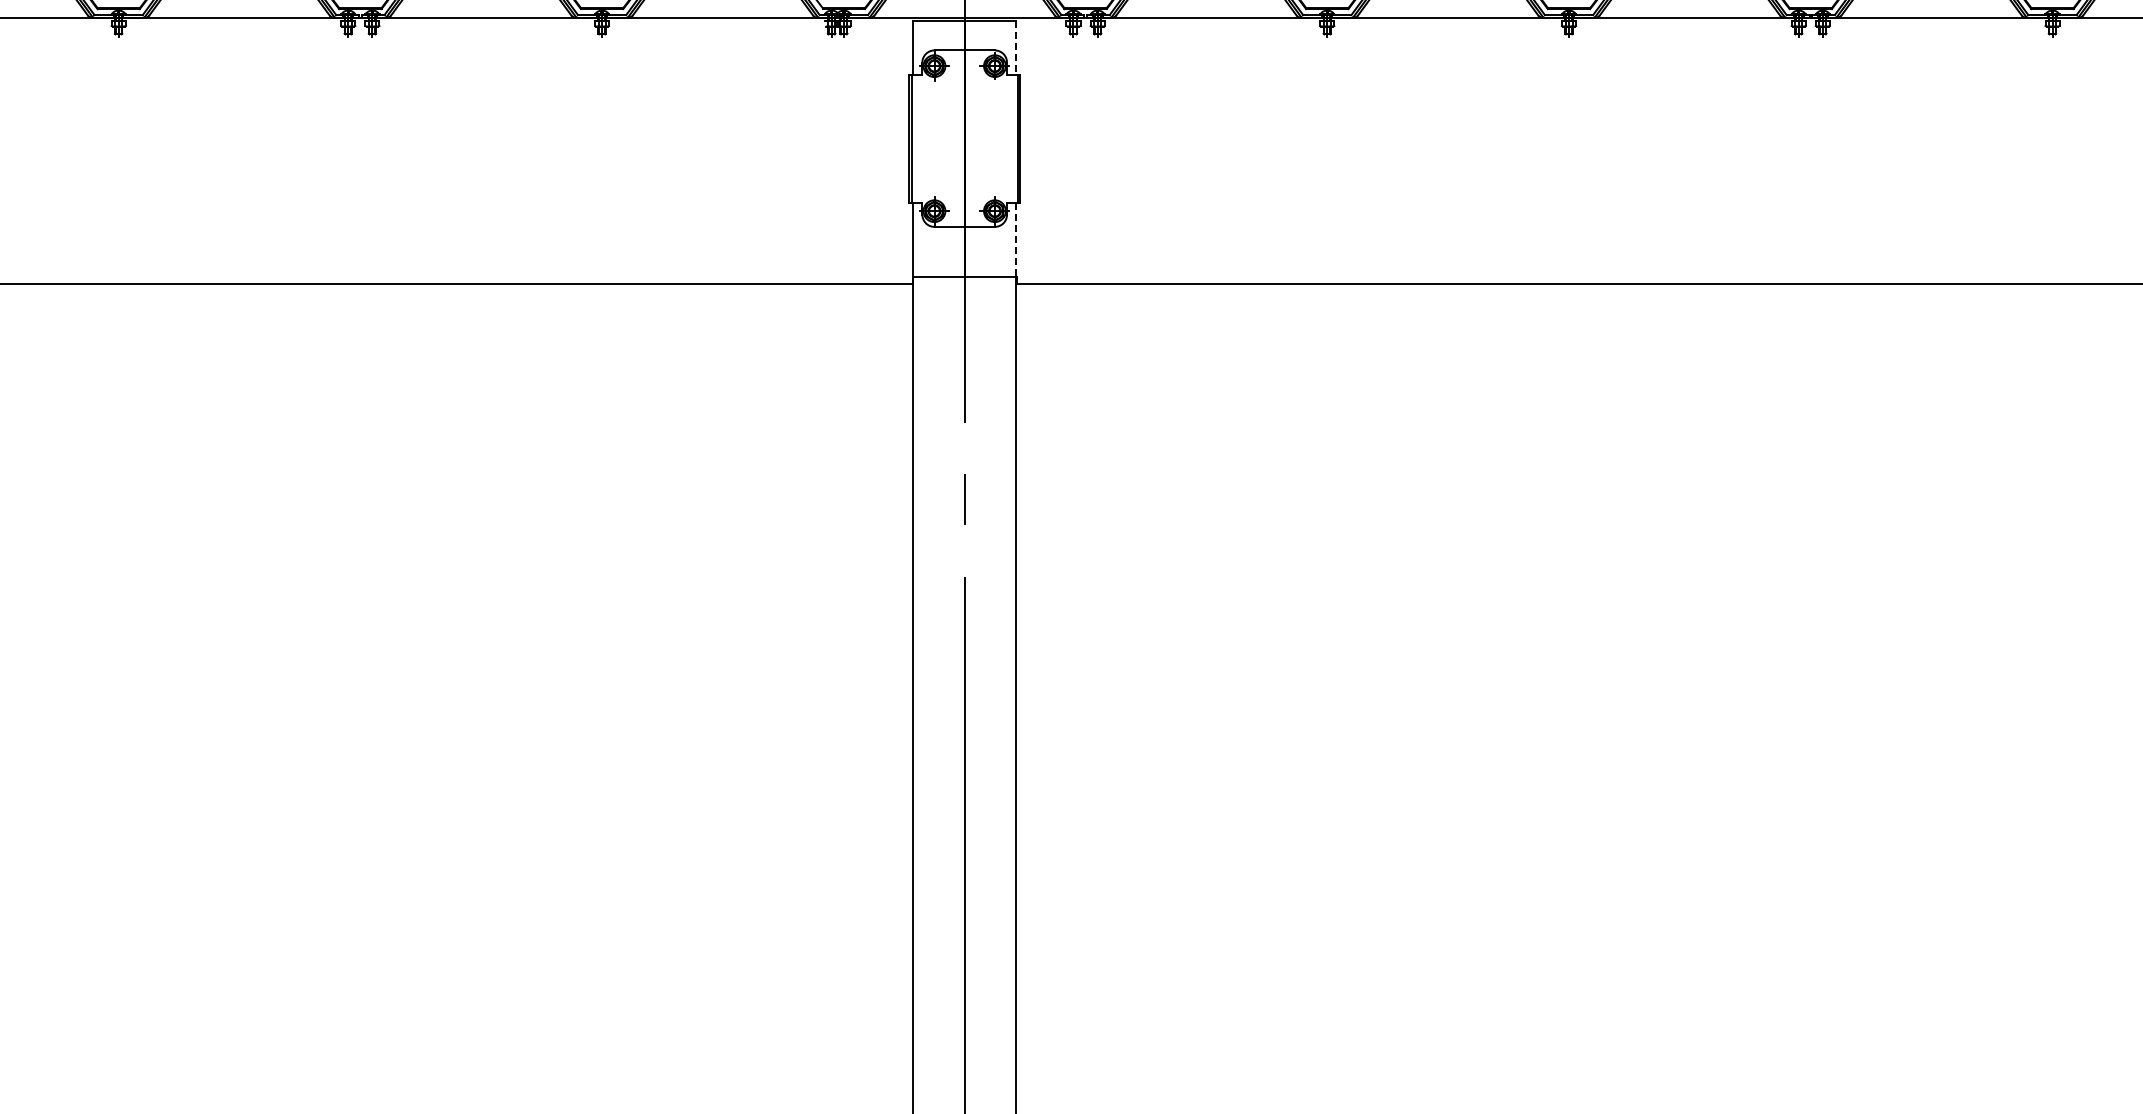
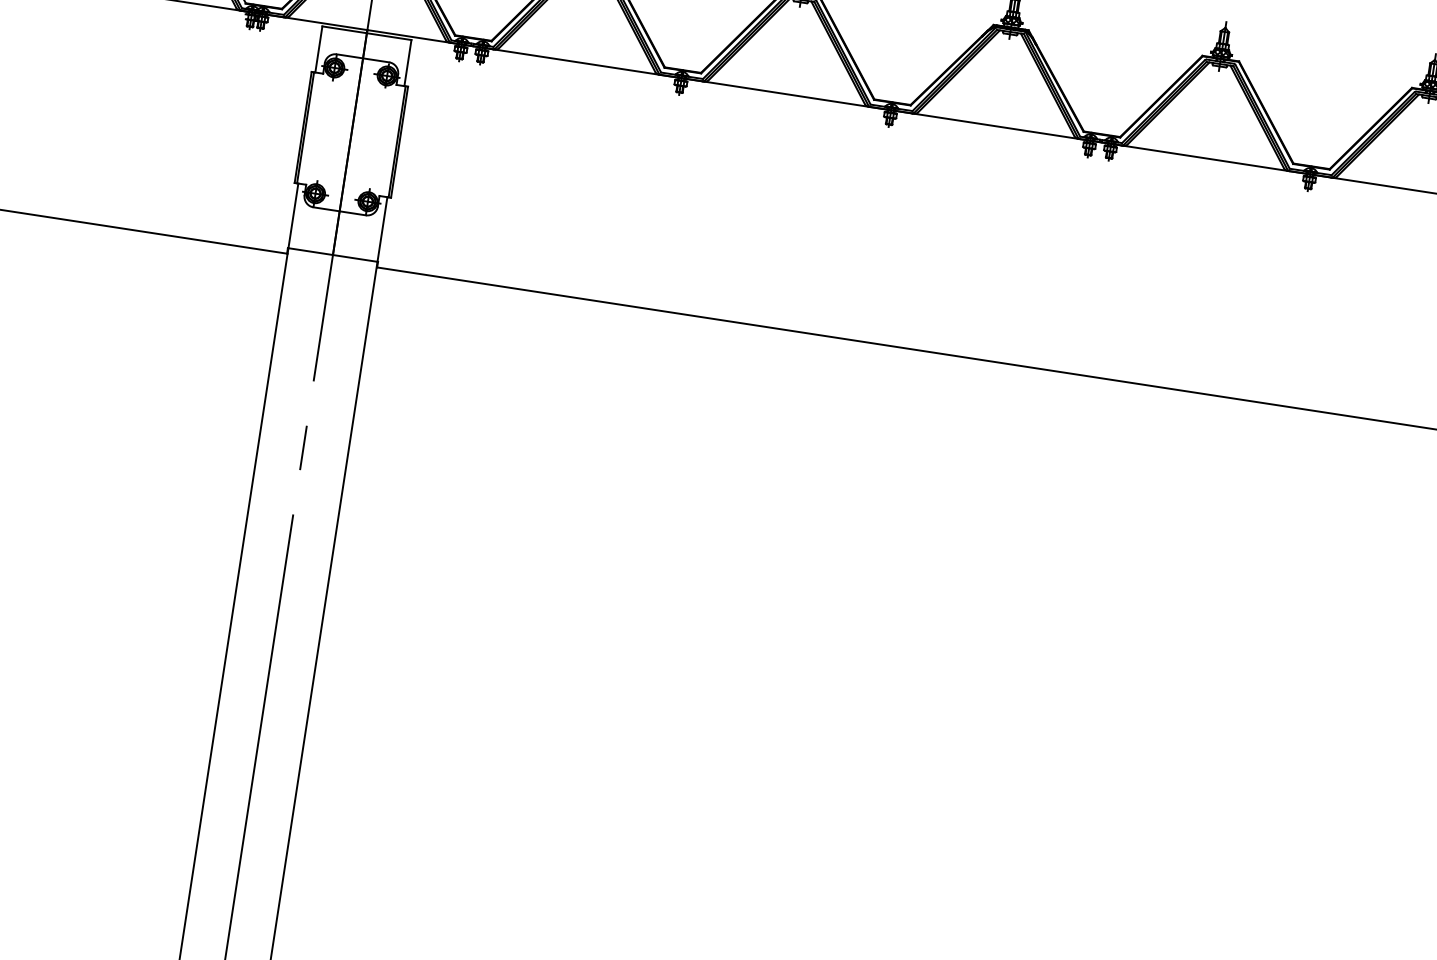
line: (1016, 48) -> (408, 63), dashed -> solid
line: (1016, 240) -> (382, 229), dashed -> solid

